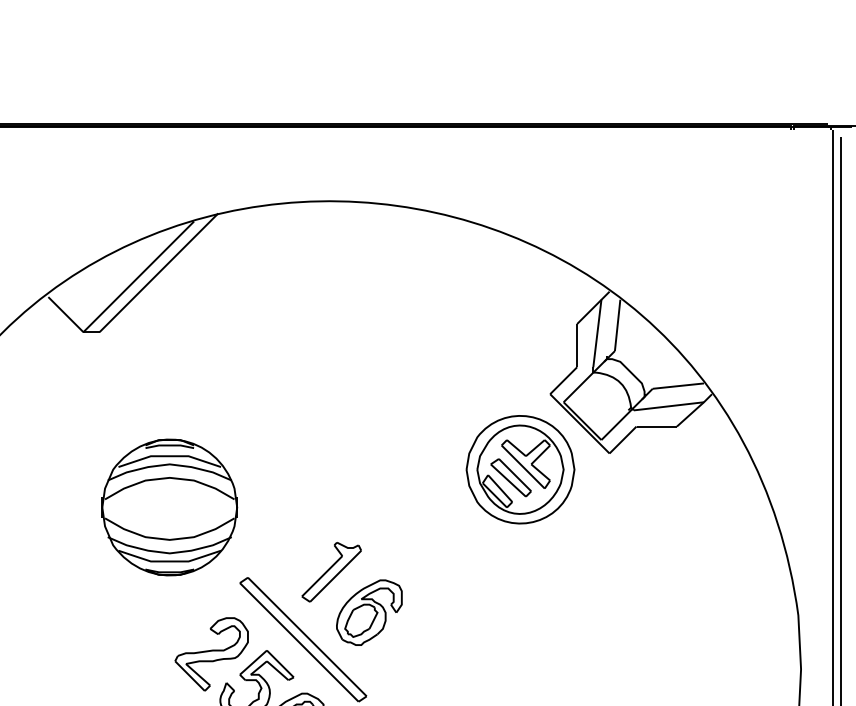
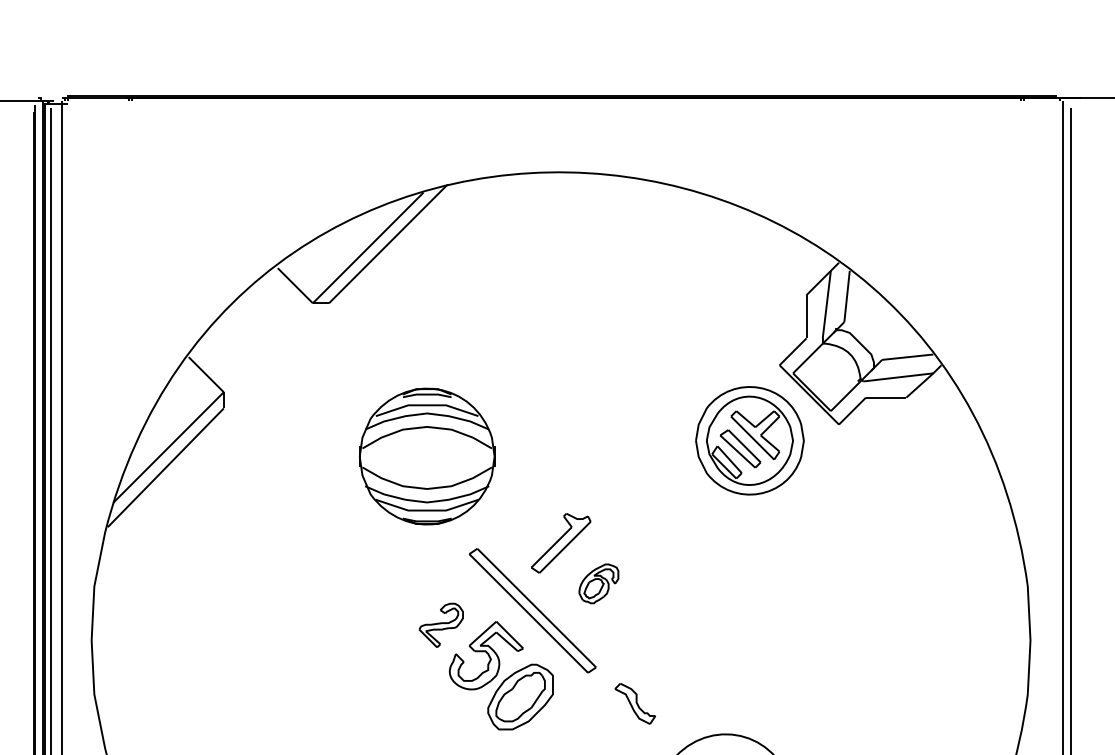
part: (170, 507) -> (427, 456), moved
part: (369, 612) -> (598, 583), size x0.6
part: (212, 654) -> (441, 625), size x0.6

